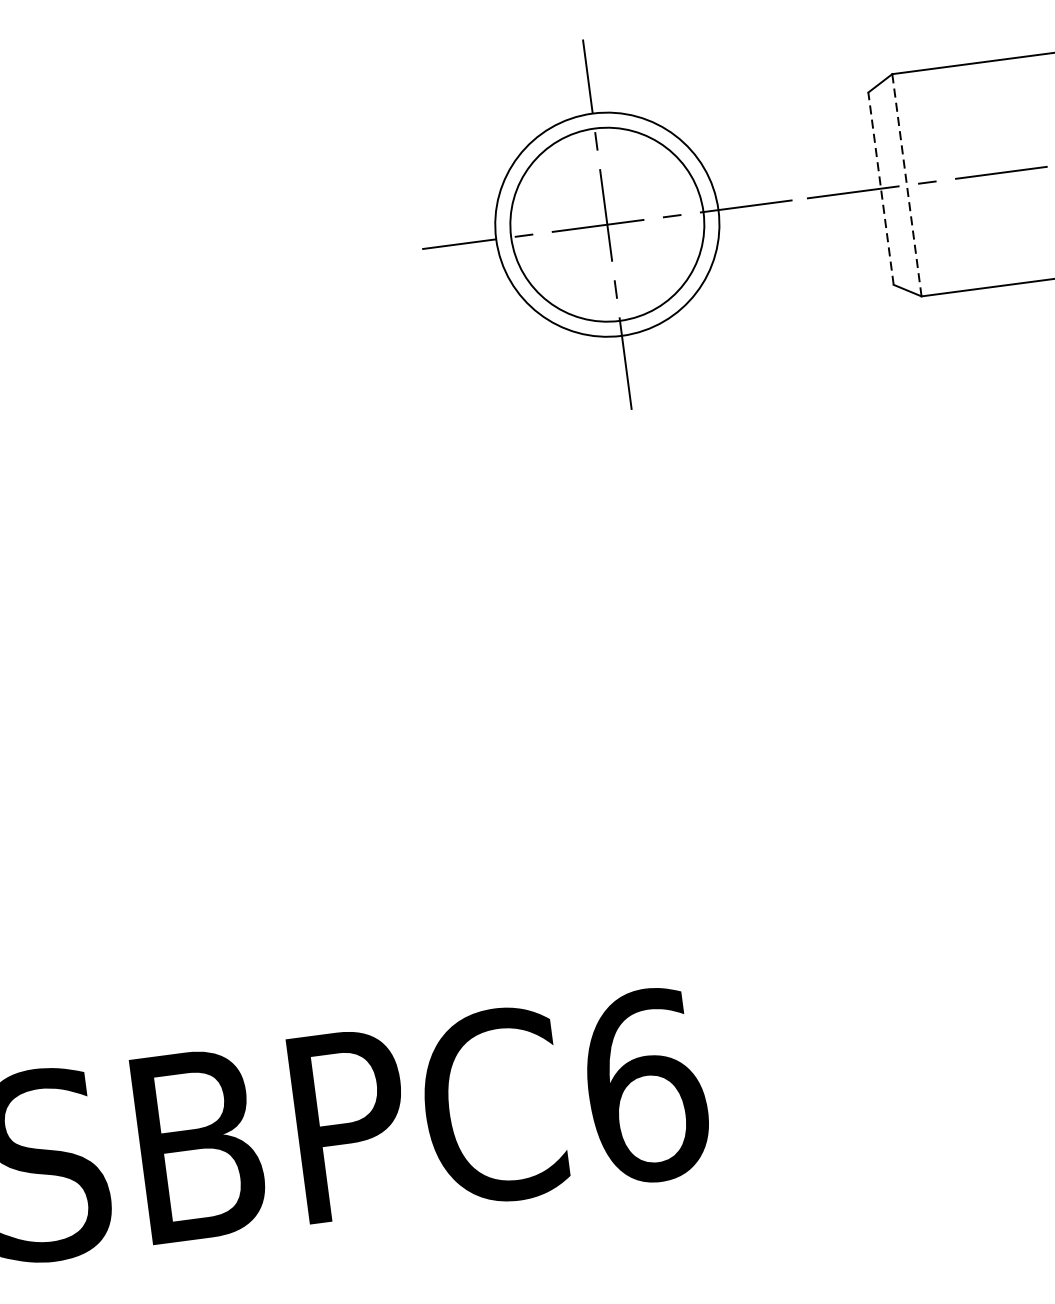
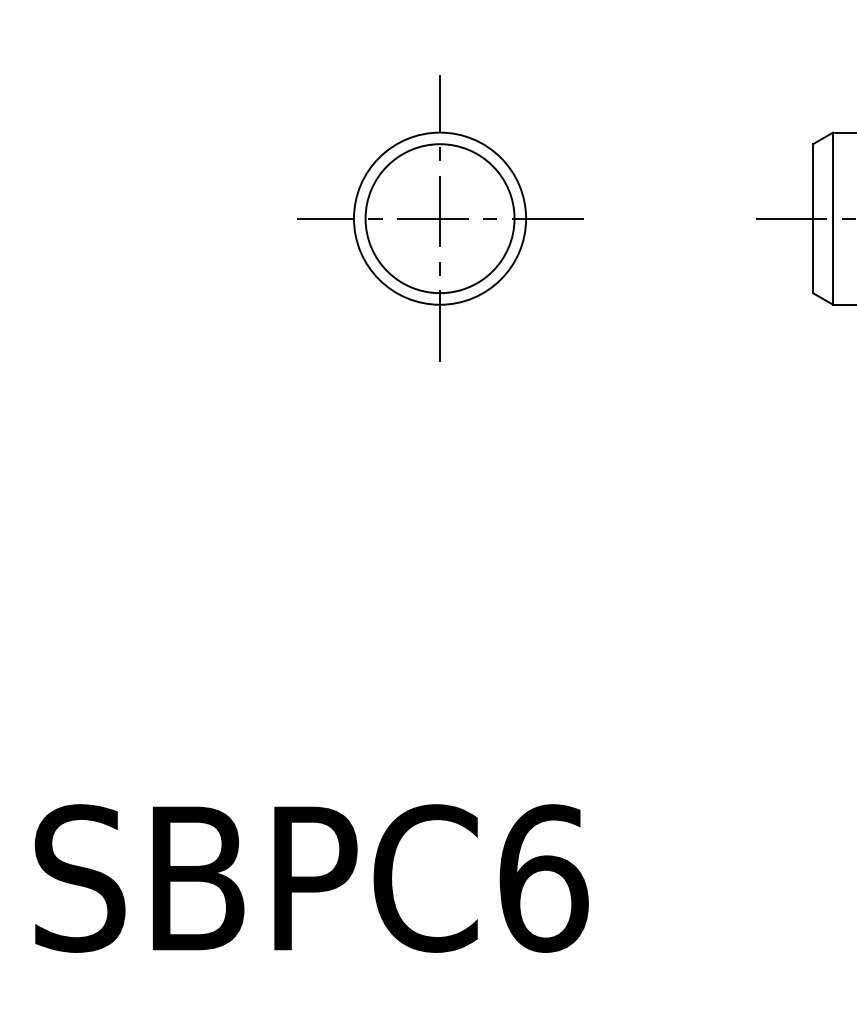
line: (907, 184) -> (833, 218), dashed -> solid
line: (881, 188) -> (813, 218), dashed -> solid
part: (607, 224) -> (440, 218), moved

